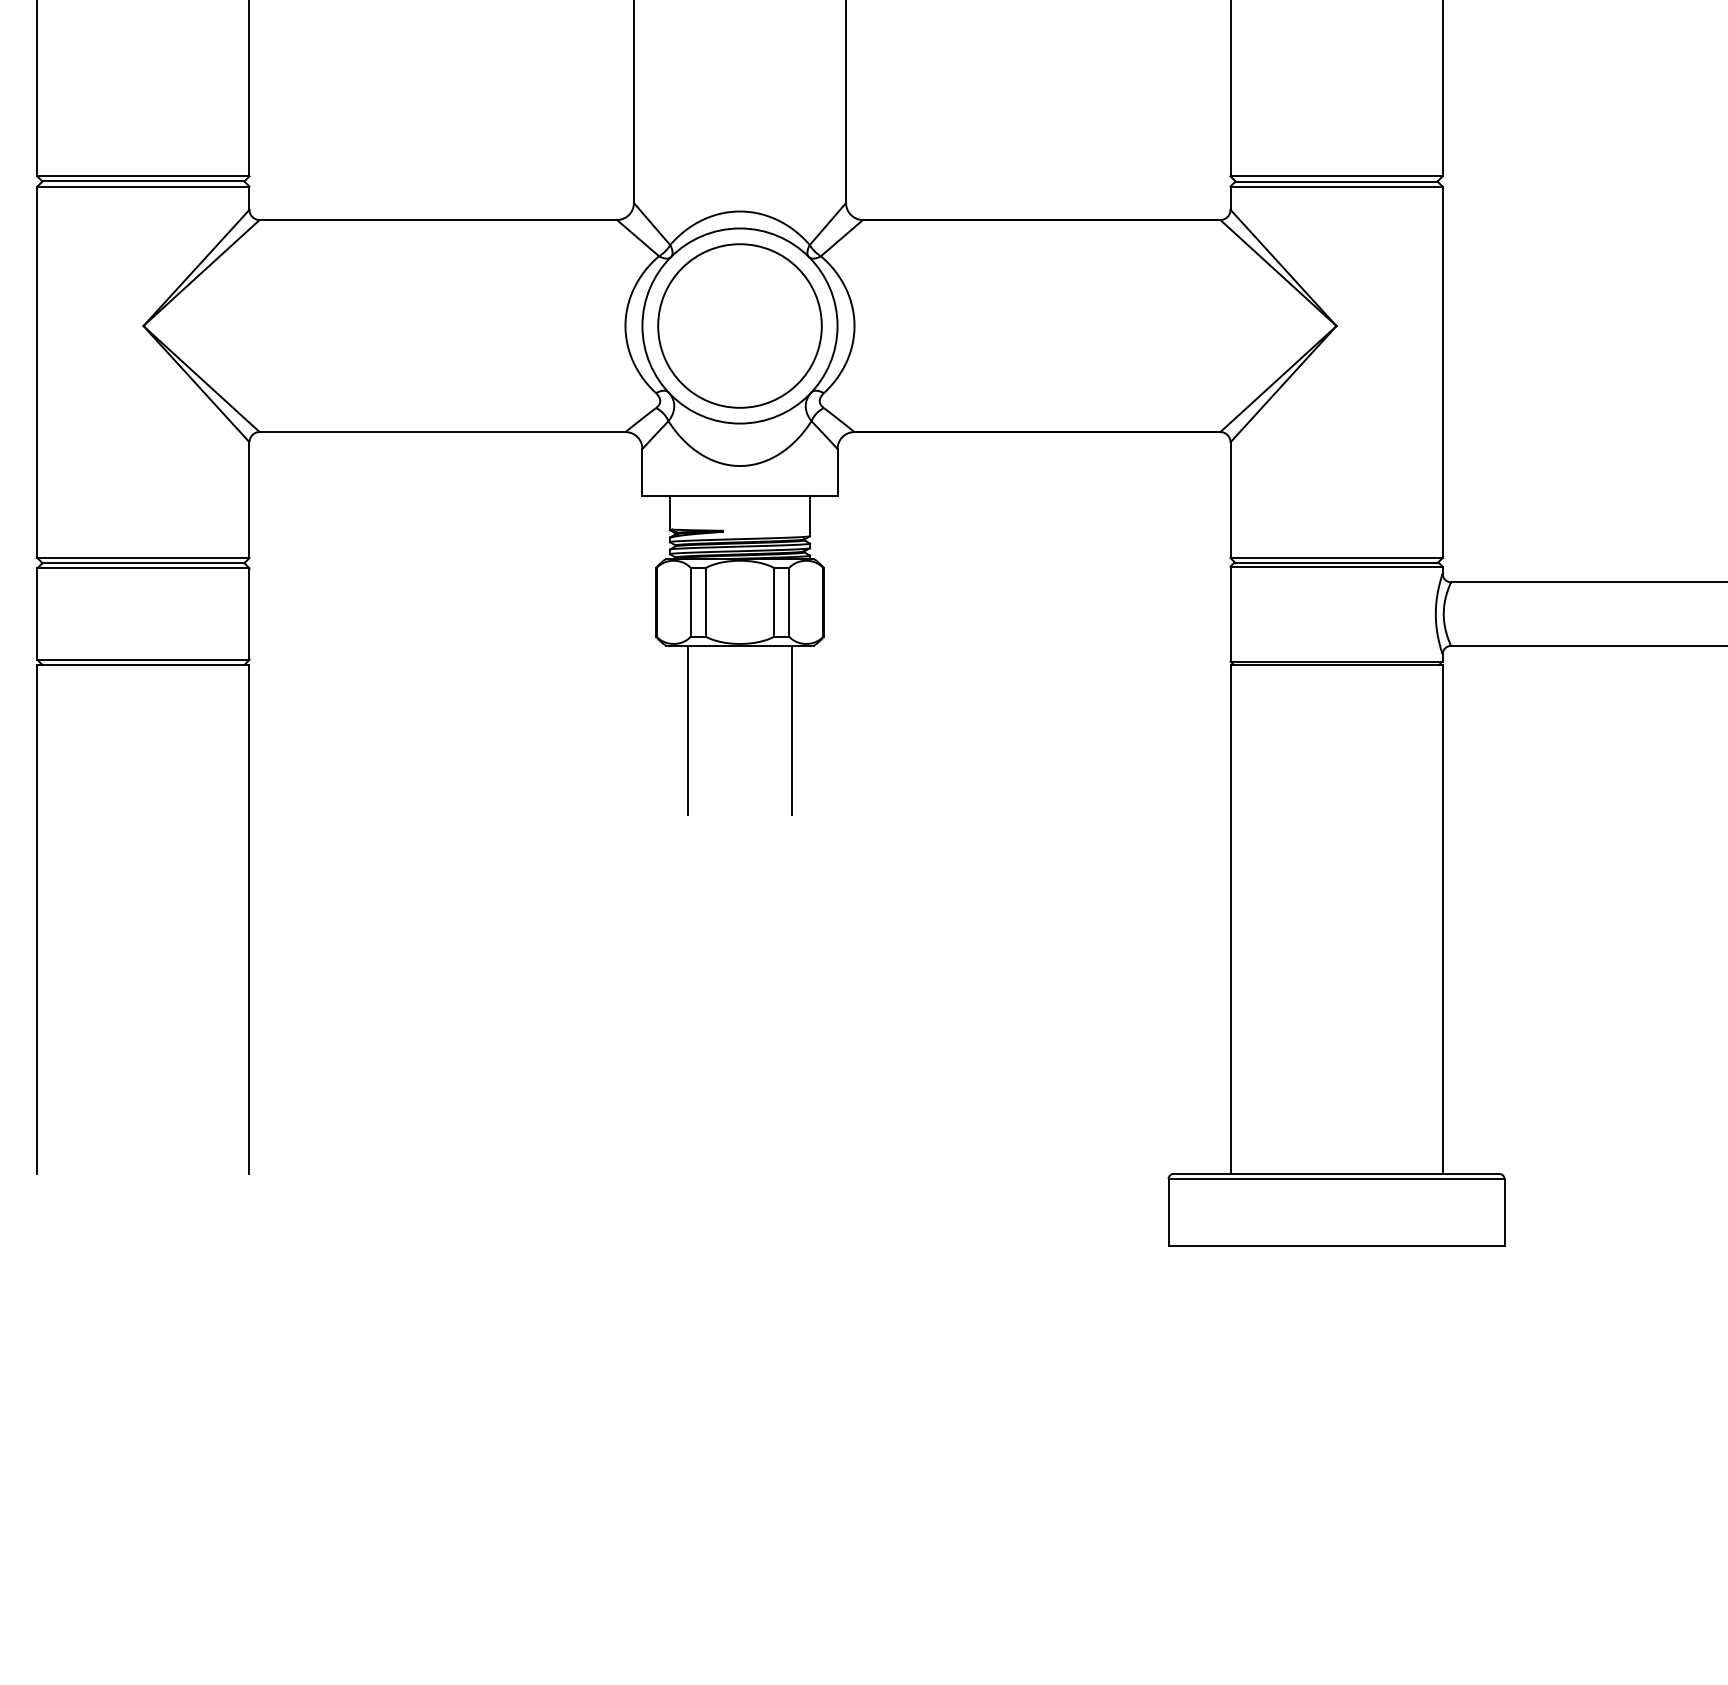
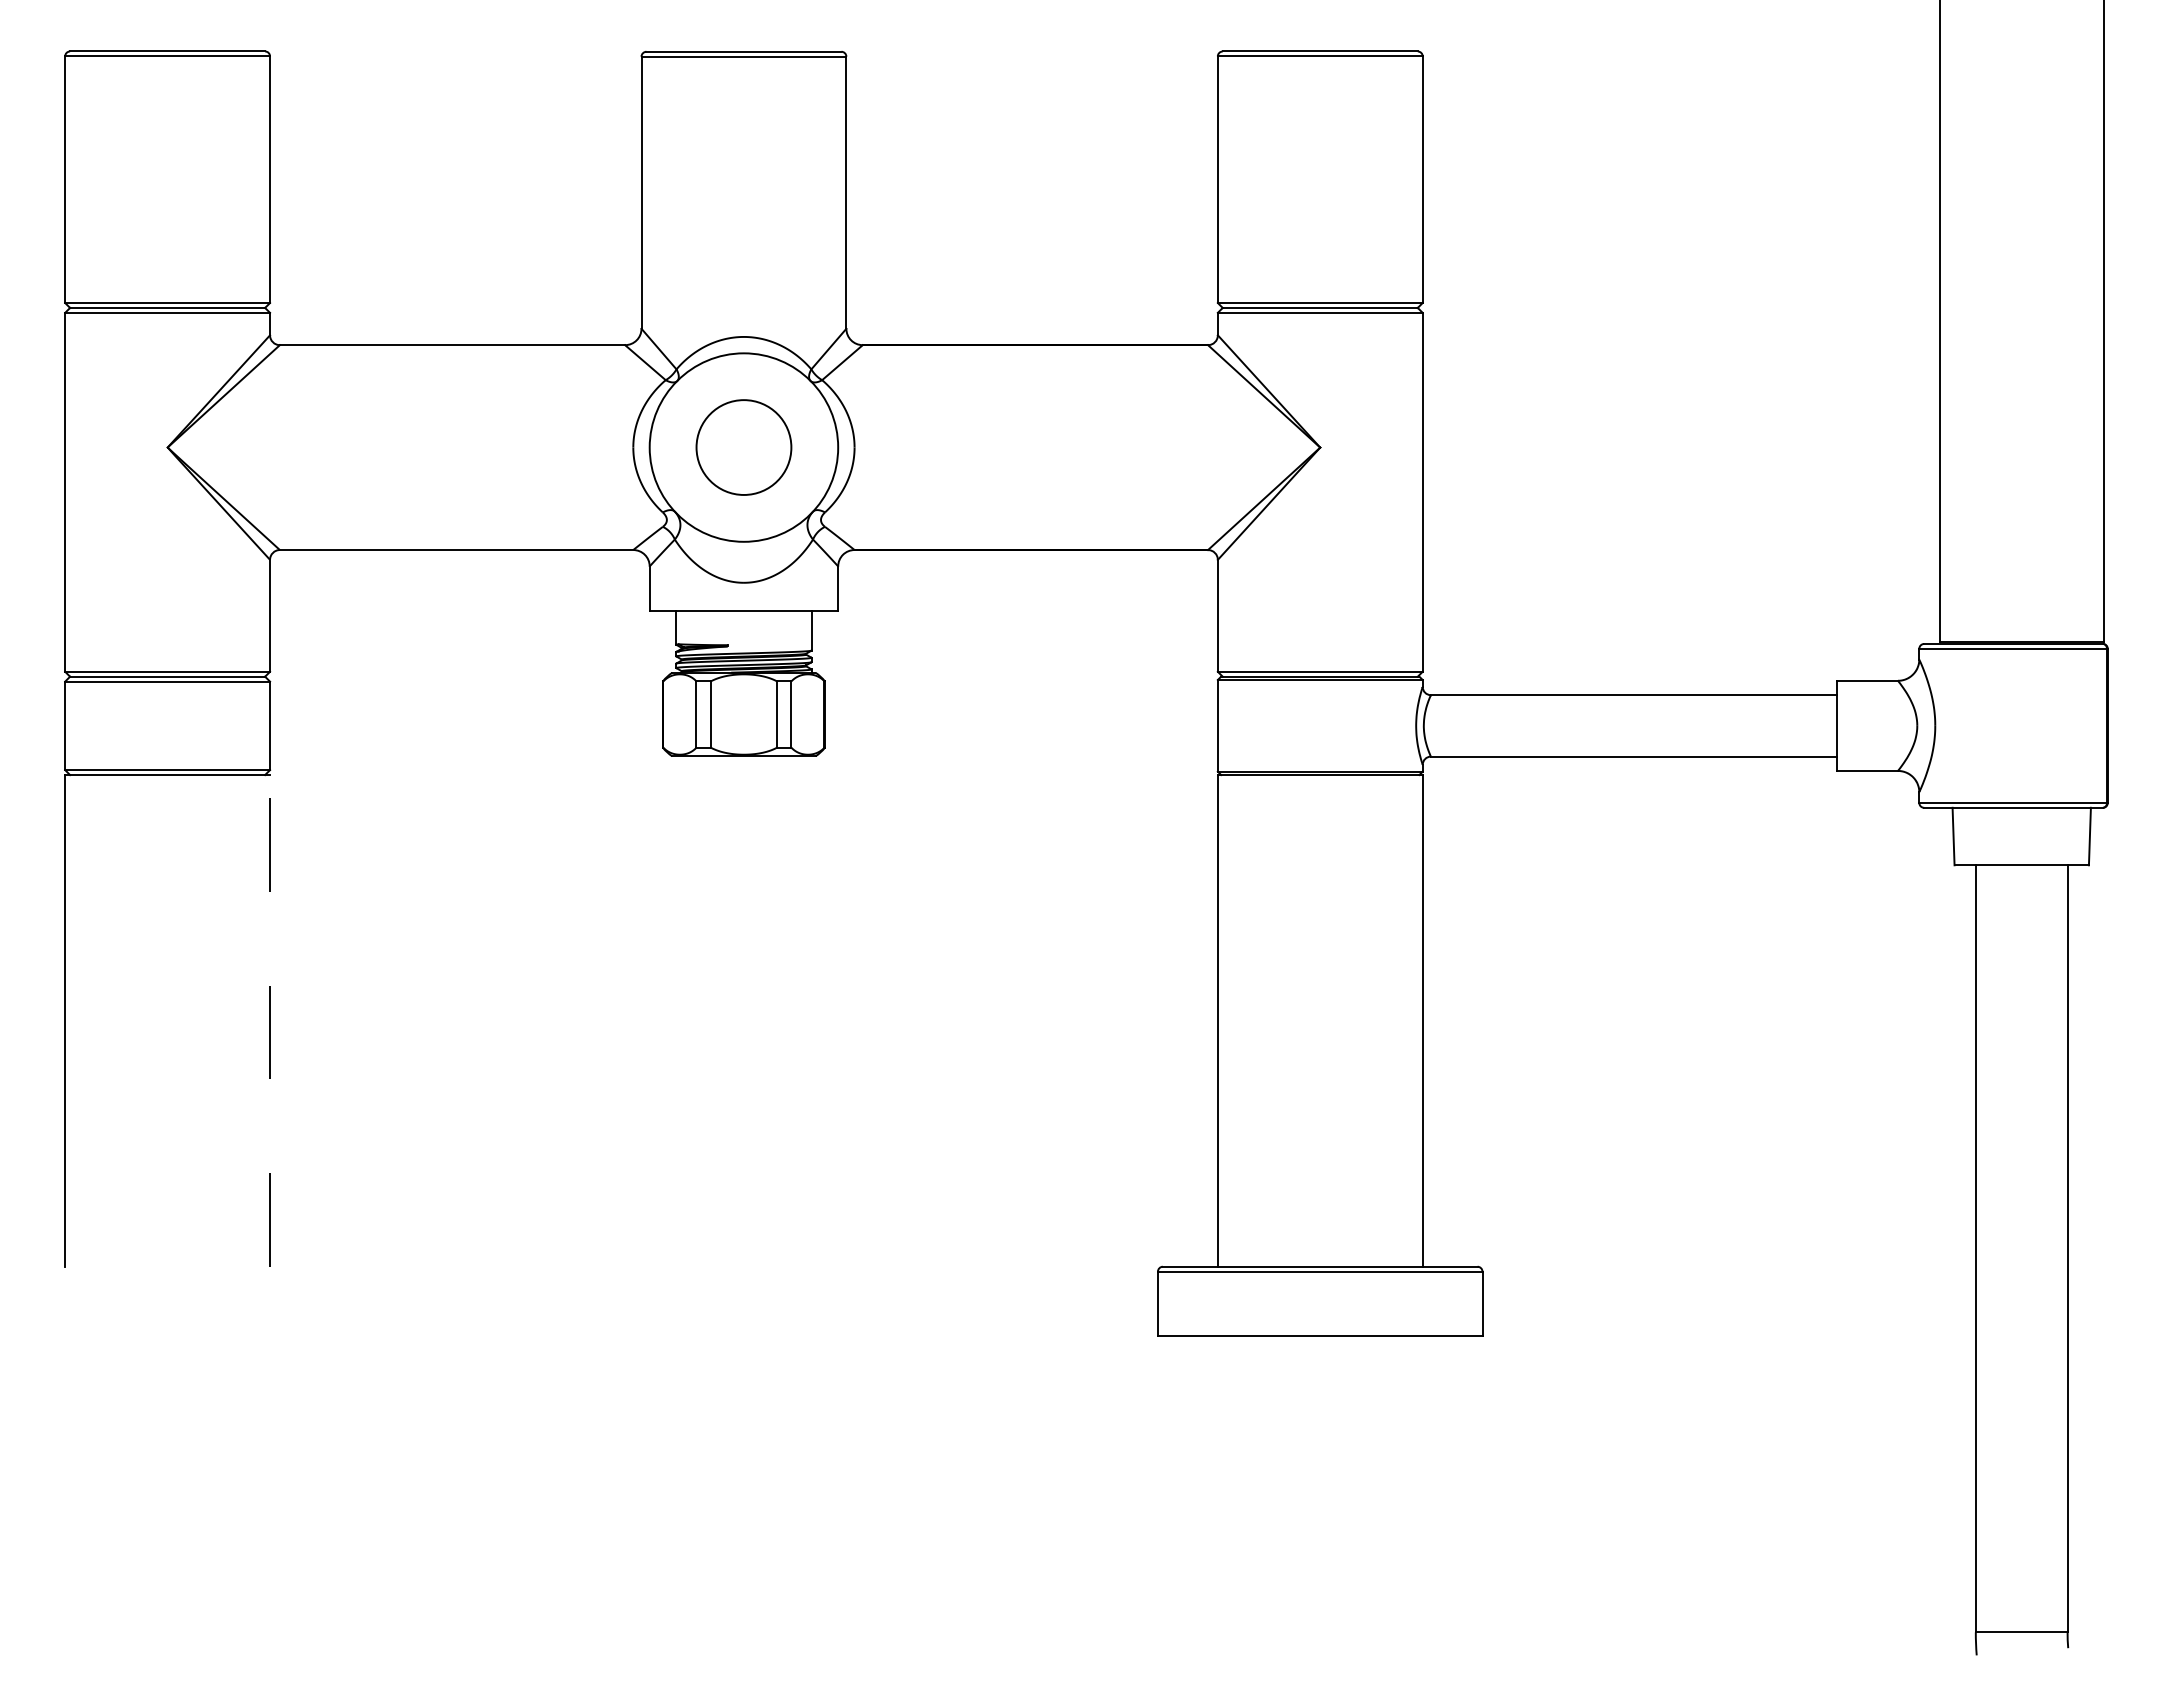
circle: (739, 325) -> (743, 447), size x0.6
line: (687, 730) -> (693, 838), removed
line: (792, 730) -> (794, 838), removed
line: (249, 919) -> (270, 1020), solid -> dashed

